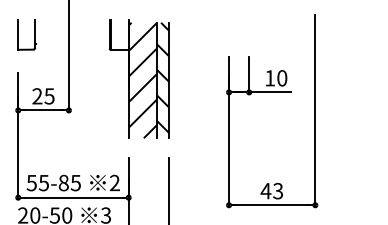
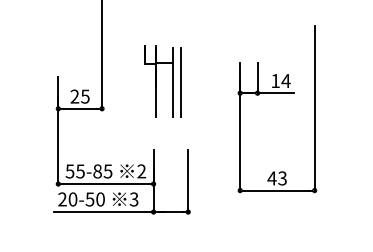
part: (18, 34) -> (58, 43), removed
part: (138, 78) -> (162, 81), size x0.7
text: (281, 78) -> (285, 81), 10 -> 14

